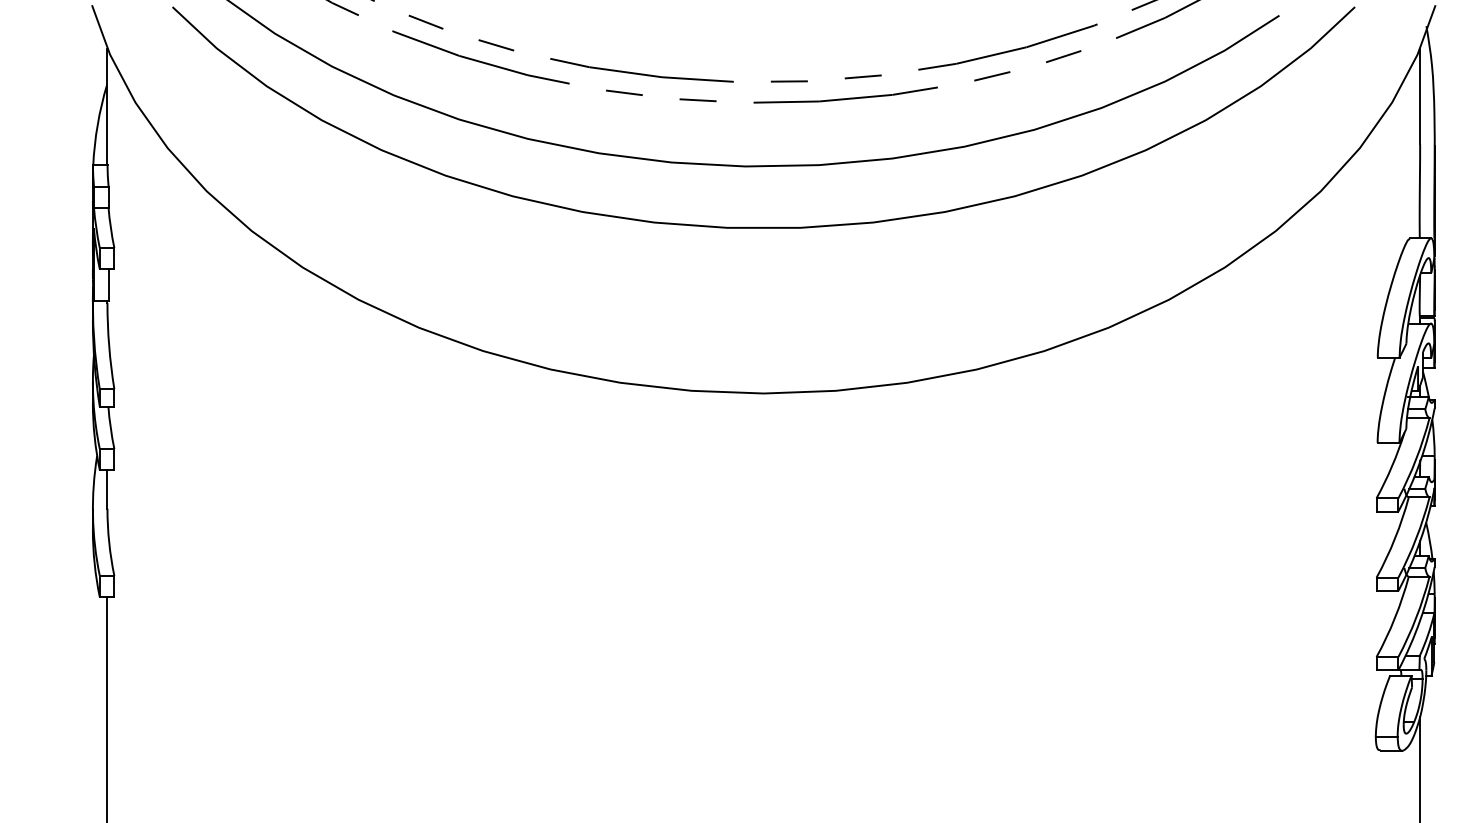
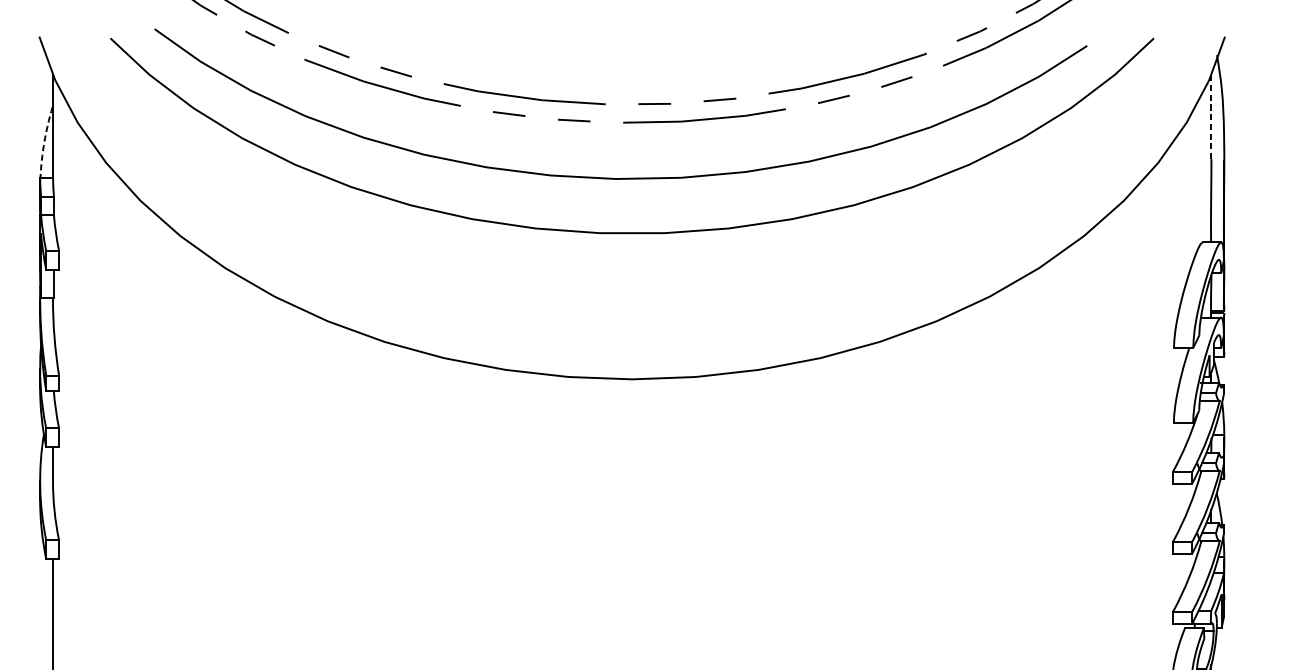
line: (1420, 96) -> (1211, 117), solid -> dashed
arc: (97, 124) -> (44, 141), solid -> dashed

